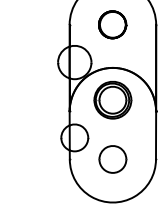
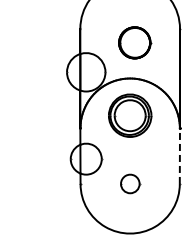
part: (113, 24) -> (135, 42), moved
line: (155, 135) -> (179, 156), solid -> dashed
part: (113, 159) -> (130, 183), size x0.6

